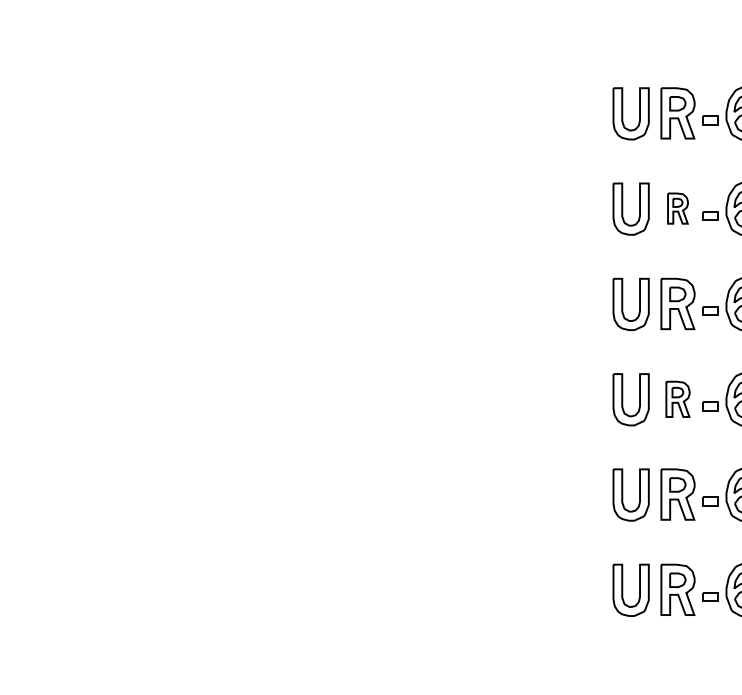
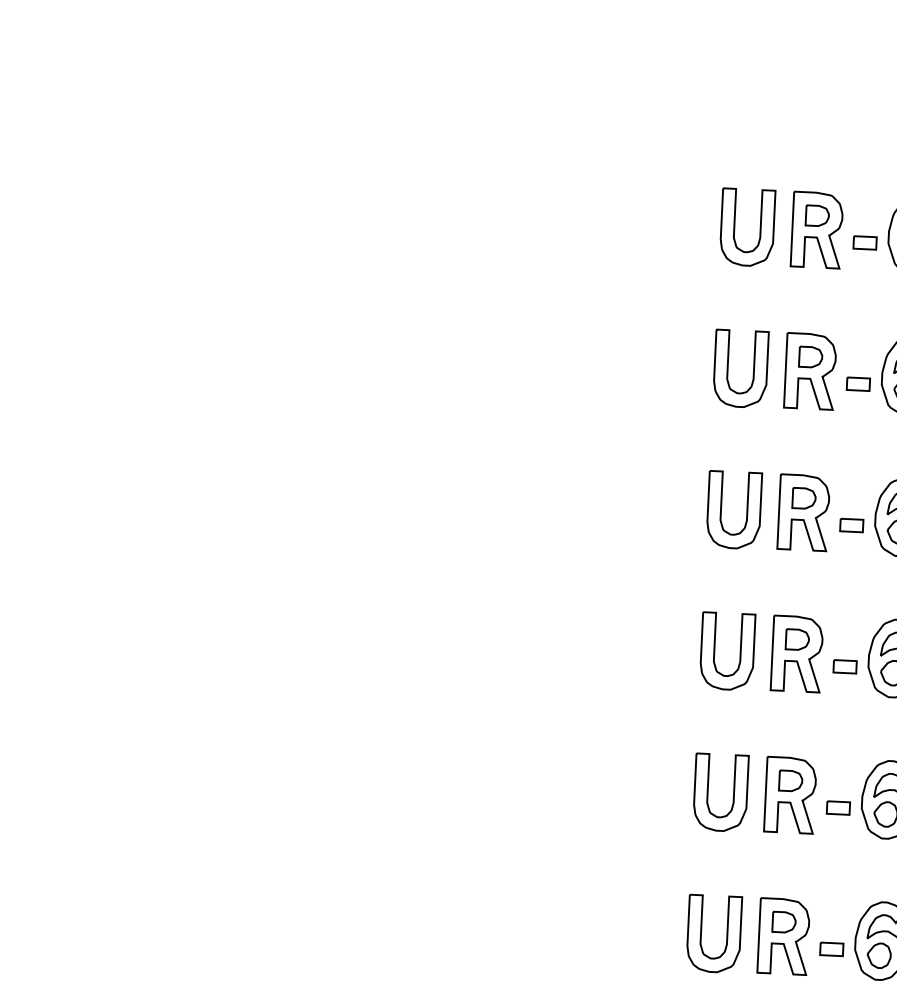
part: (677, 208) -> (809, 371), size x1.67
part: (677, 399) -> (796, 654), size x1.43

